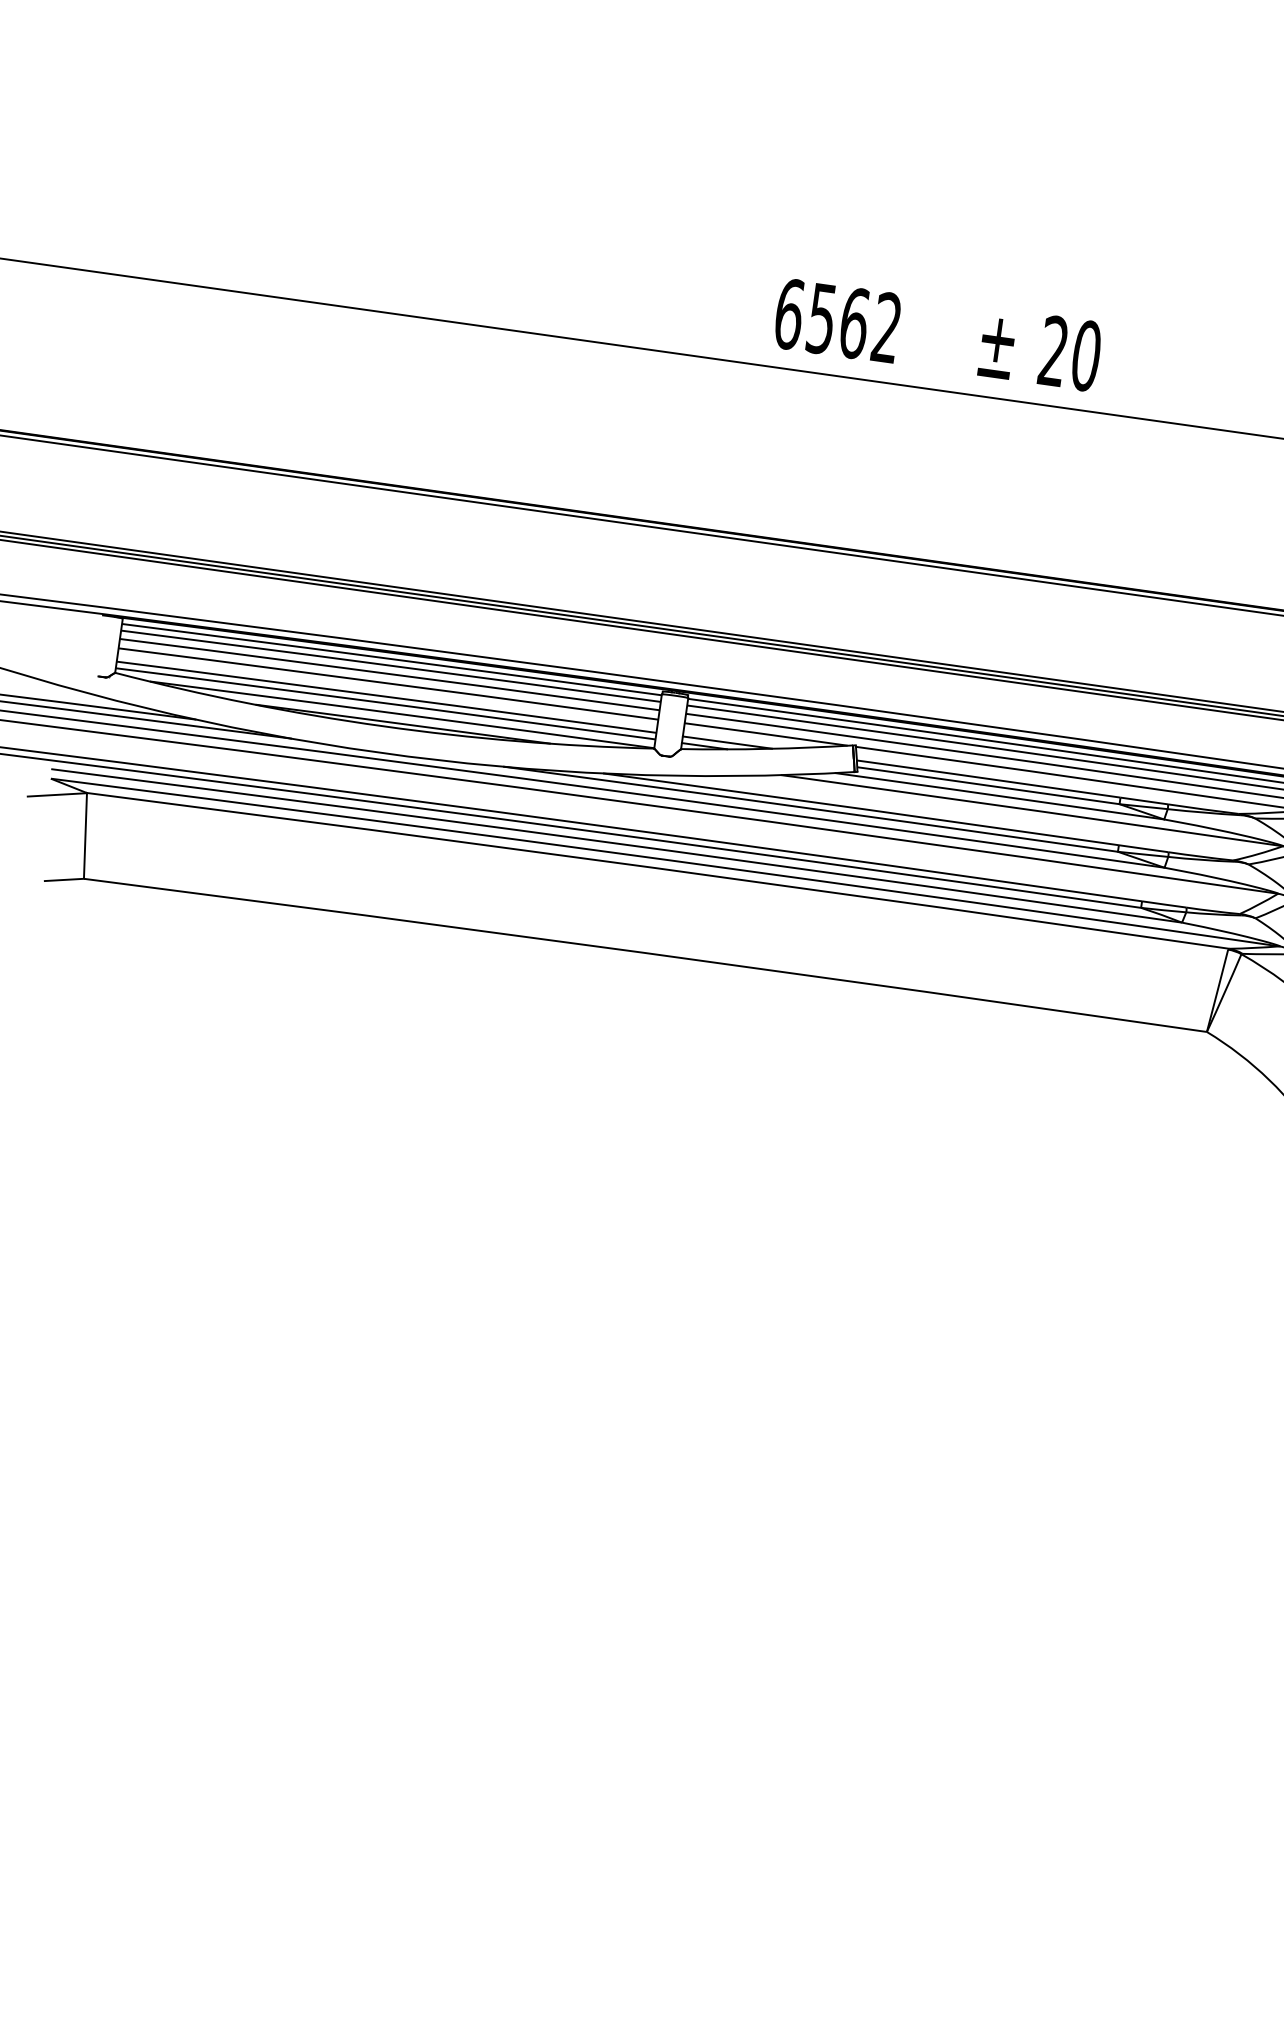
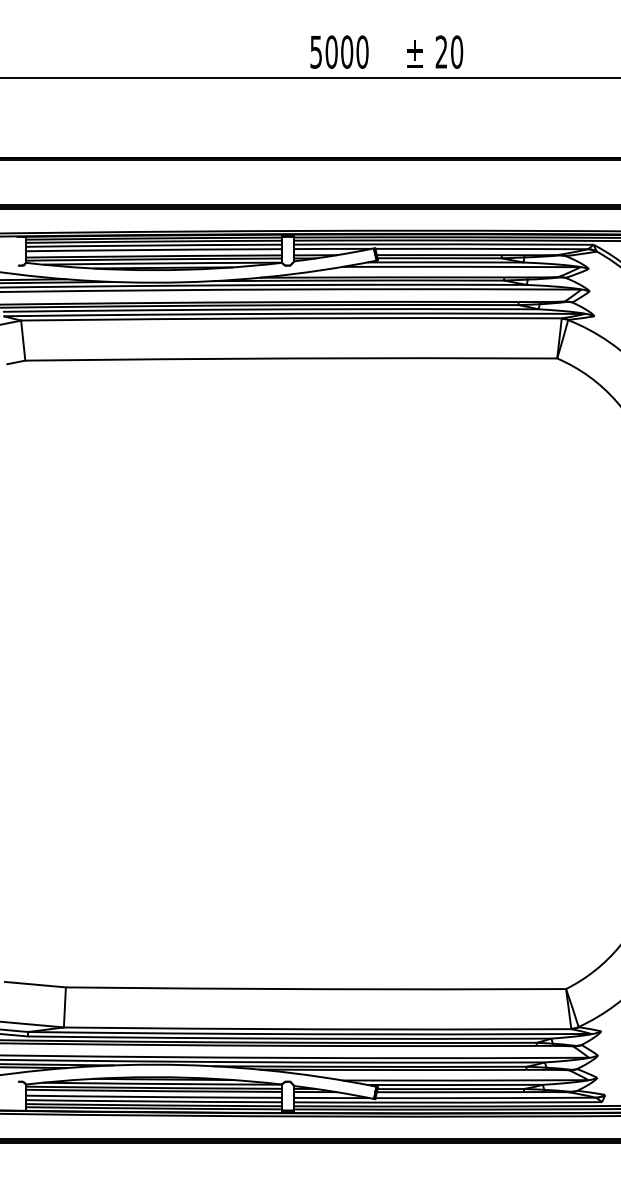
text: (838, 319) -> (339, 51), 6562 -> 5000

